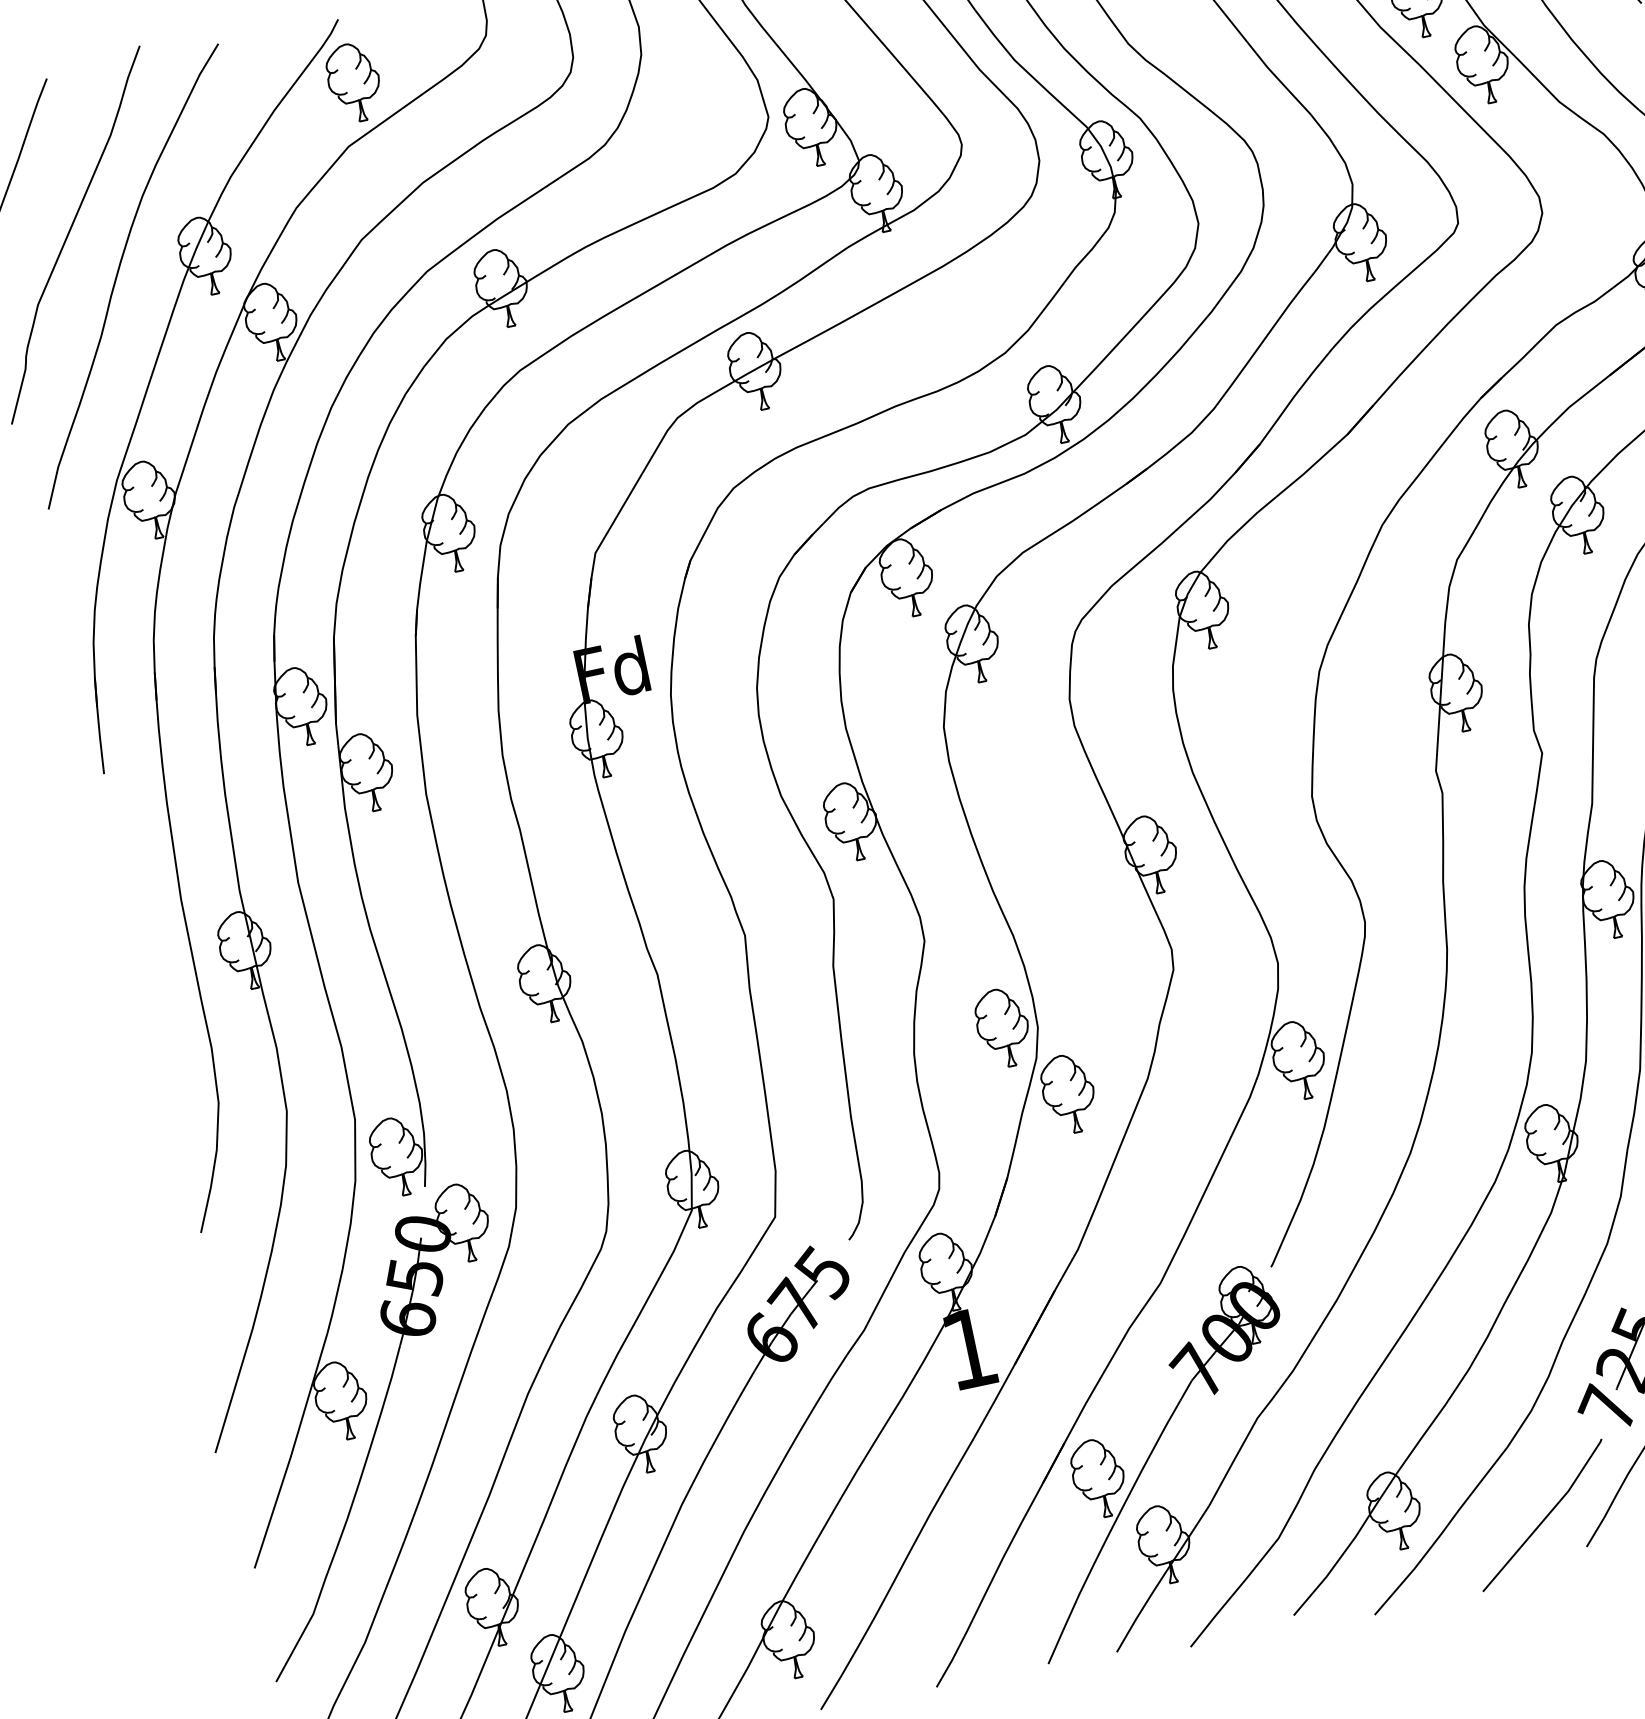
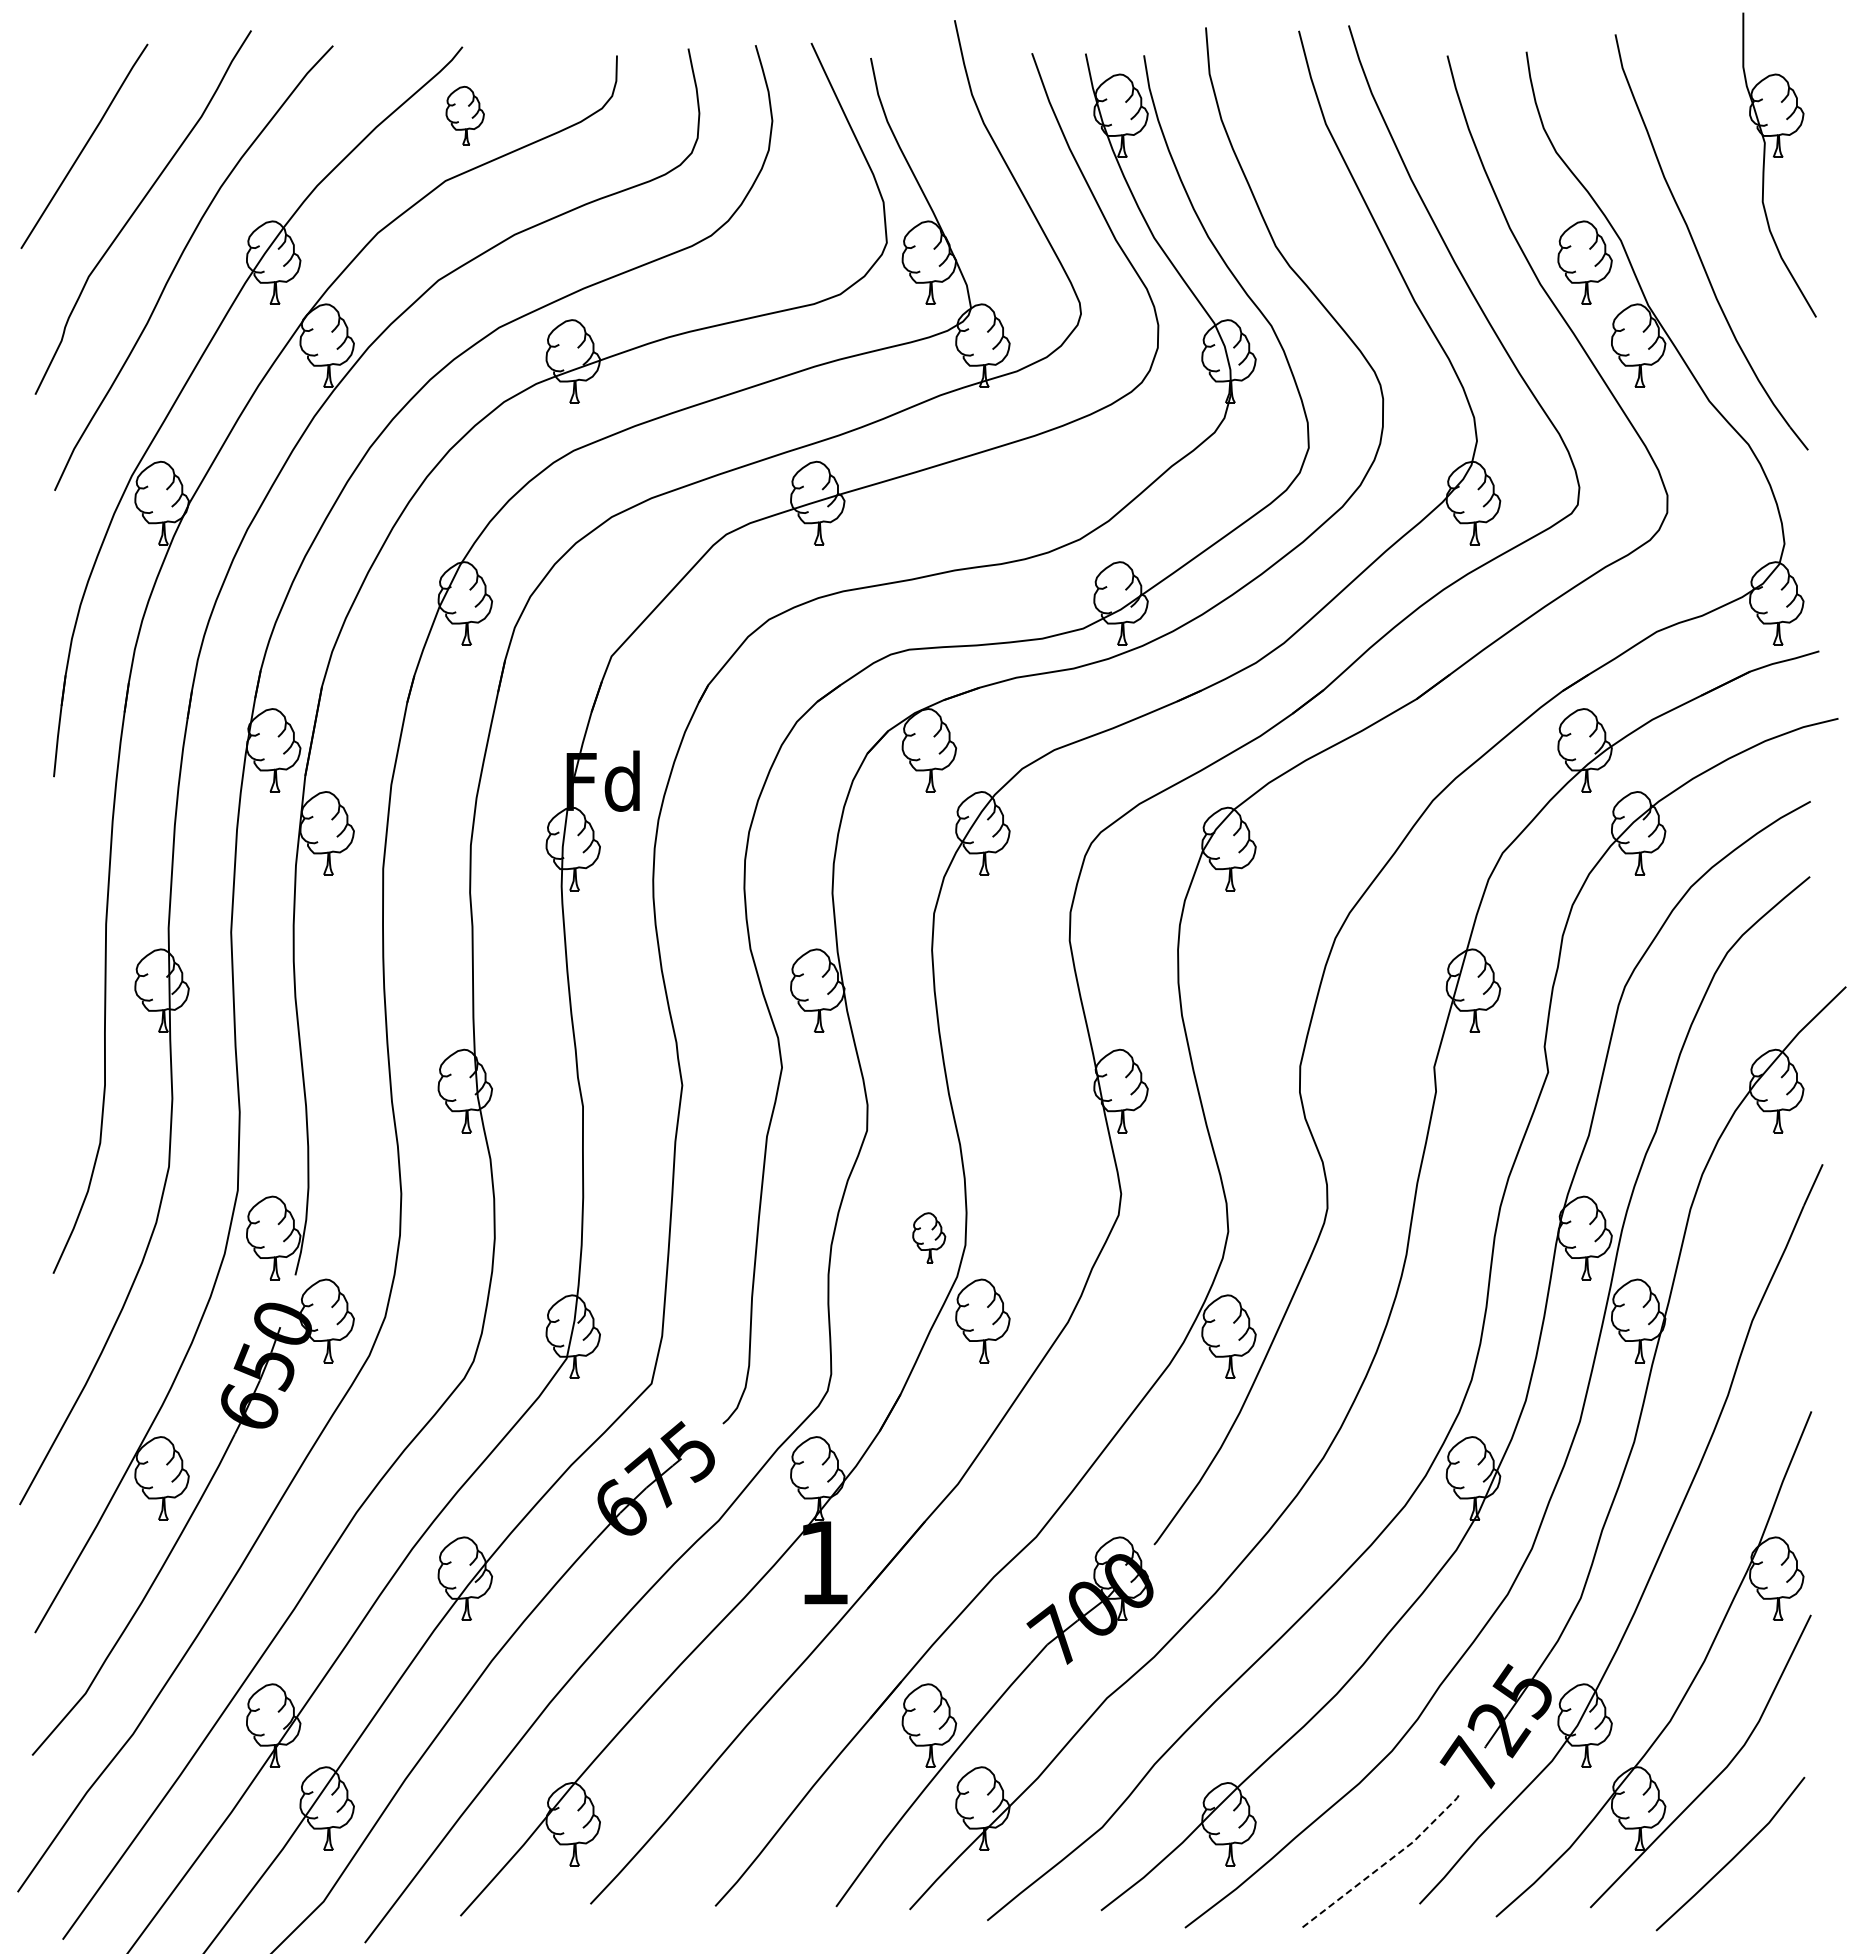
part: (353, 82) -> (464, 115), size x0.7
part: (1002, 1027) -> (928, 1237), size x0.6
line: (1546, 1517) -> (1384, 1864), solid -> dashed

